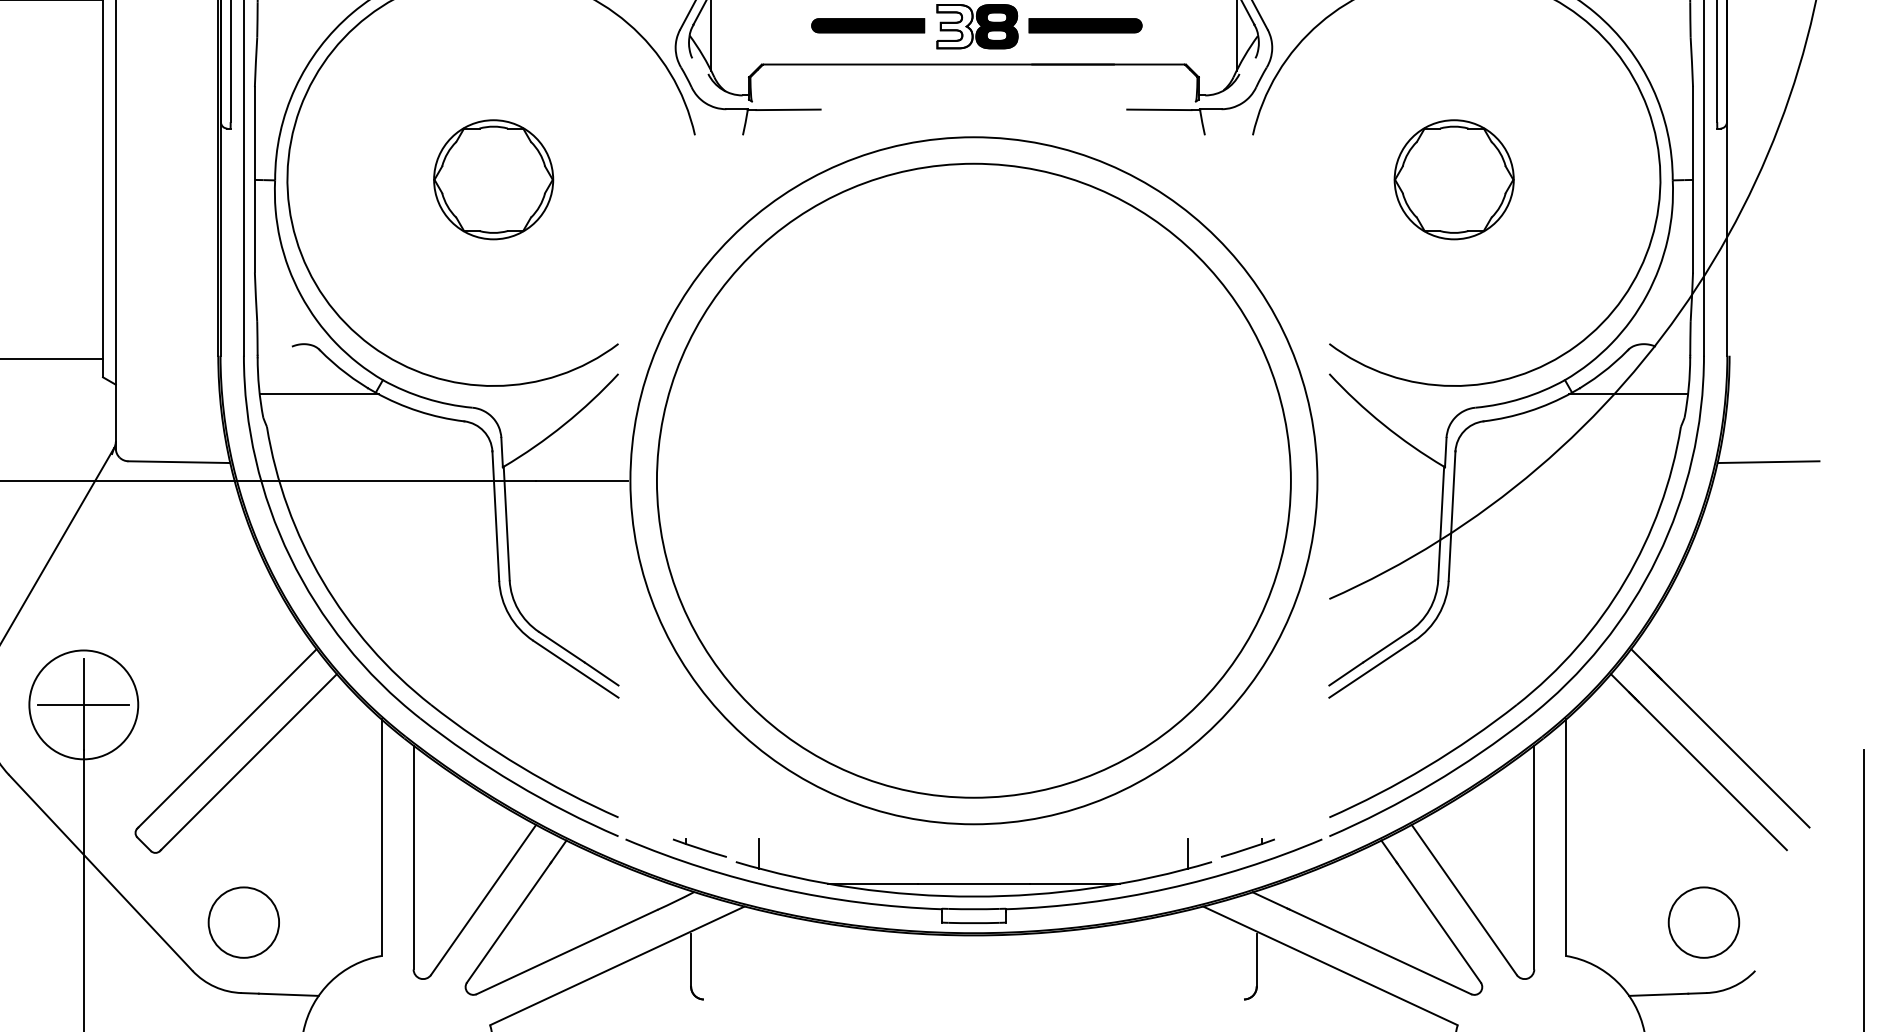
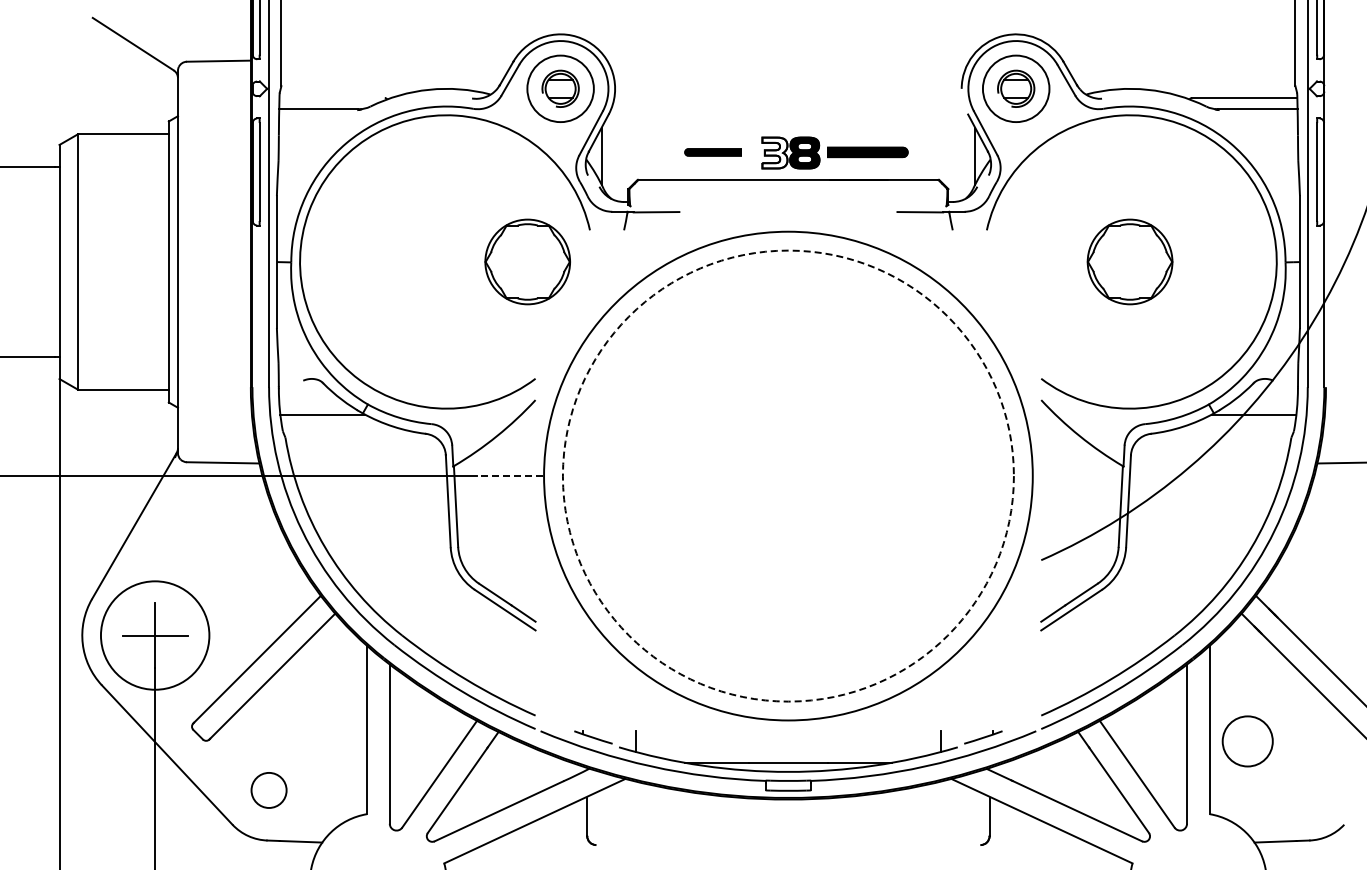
part: (867, 25) -> (712, 152), size x0.7
part: (493, 179) -> (527, 261), moved
circle: (972, 479) -> (787, 475), solid -> dashed
line: (581, 481) -> (509, 476), solid -> dashed
circle: (82, 704) -> (154, 635), size x1.4
circle: (244, 922) -> (269, 790), size x0.7
circle: (1703, 922) -> (1247, 741), moved

